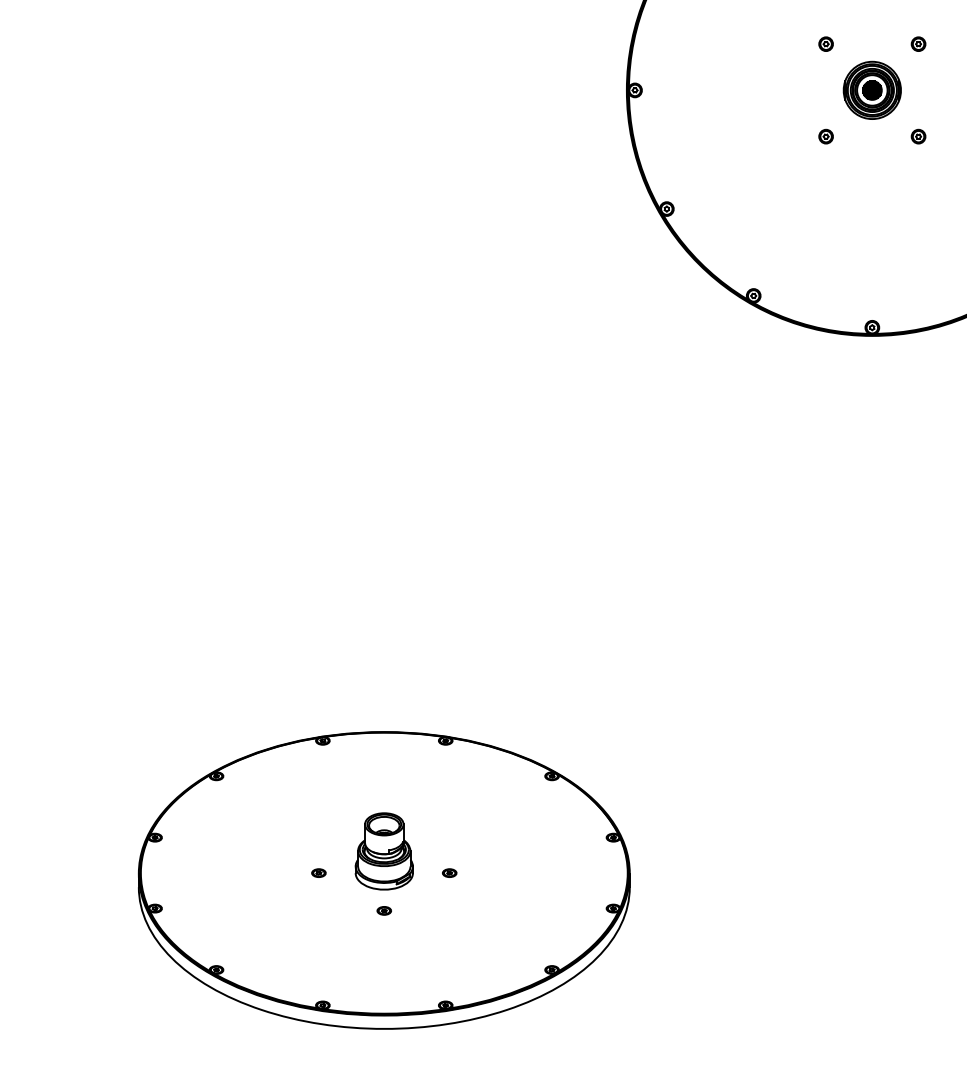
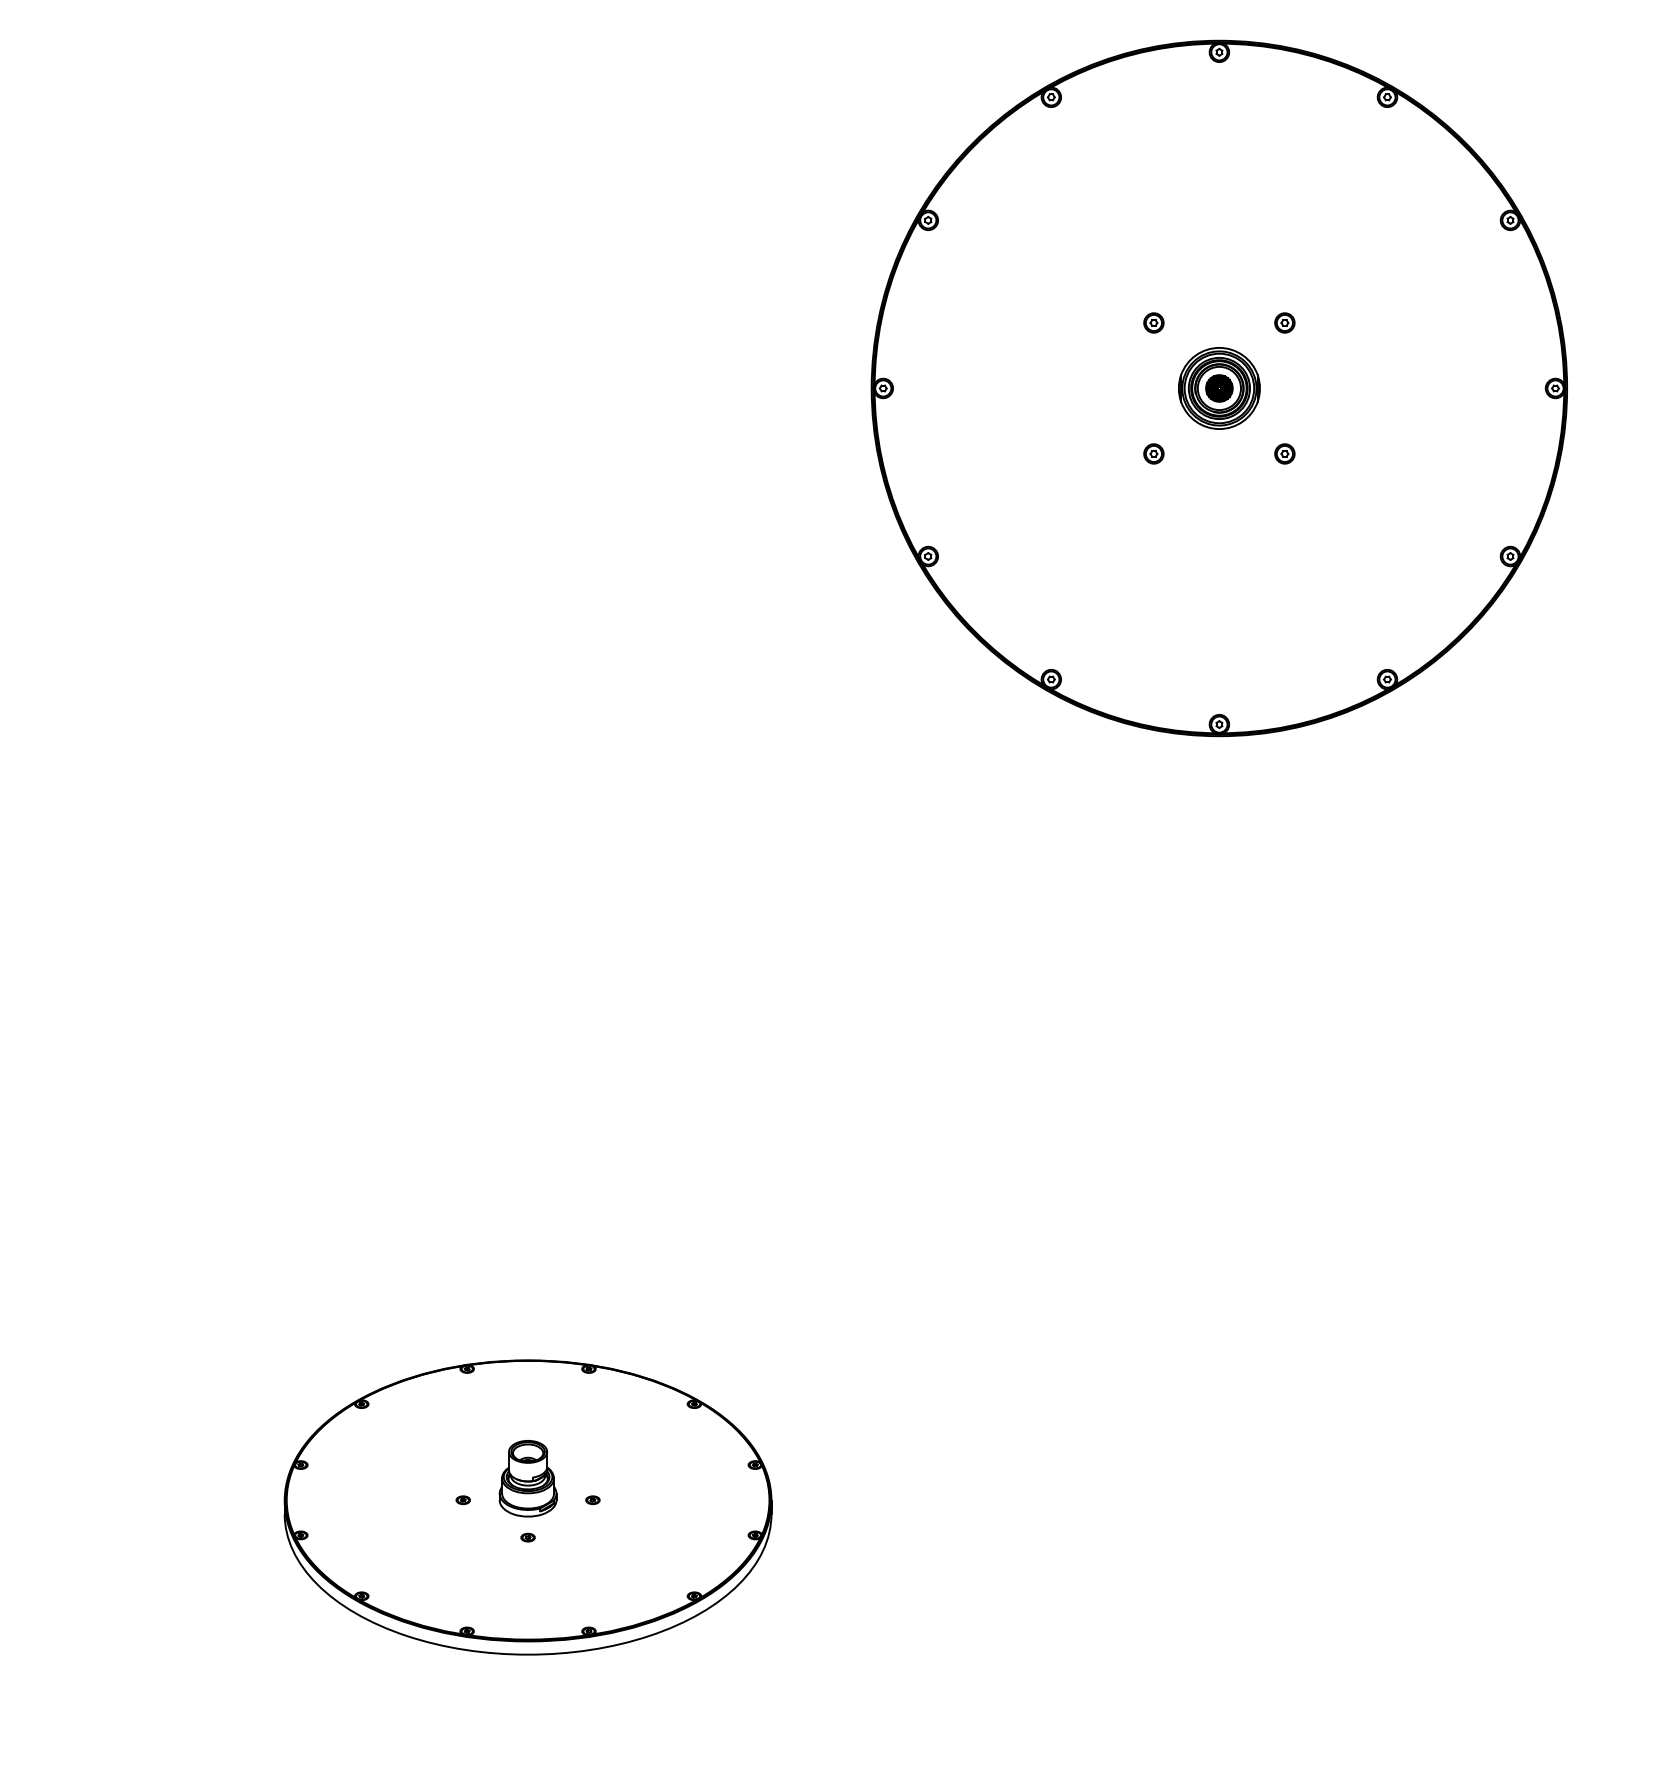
part: (383, 880) -> (527, 1507), size x0.7

